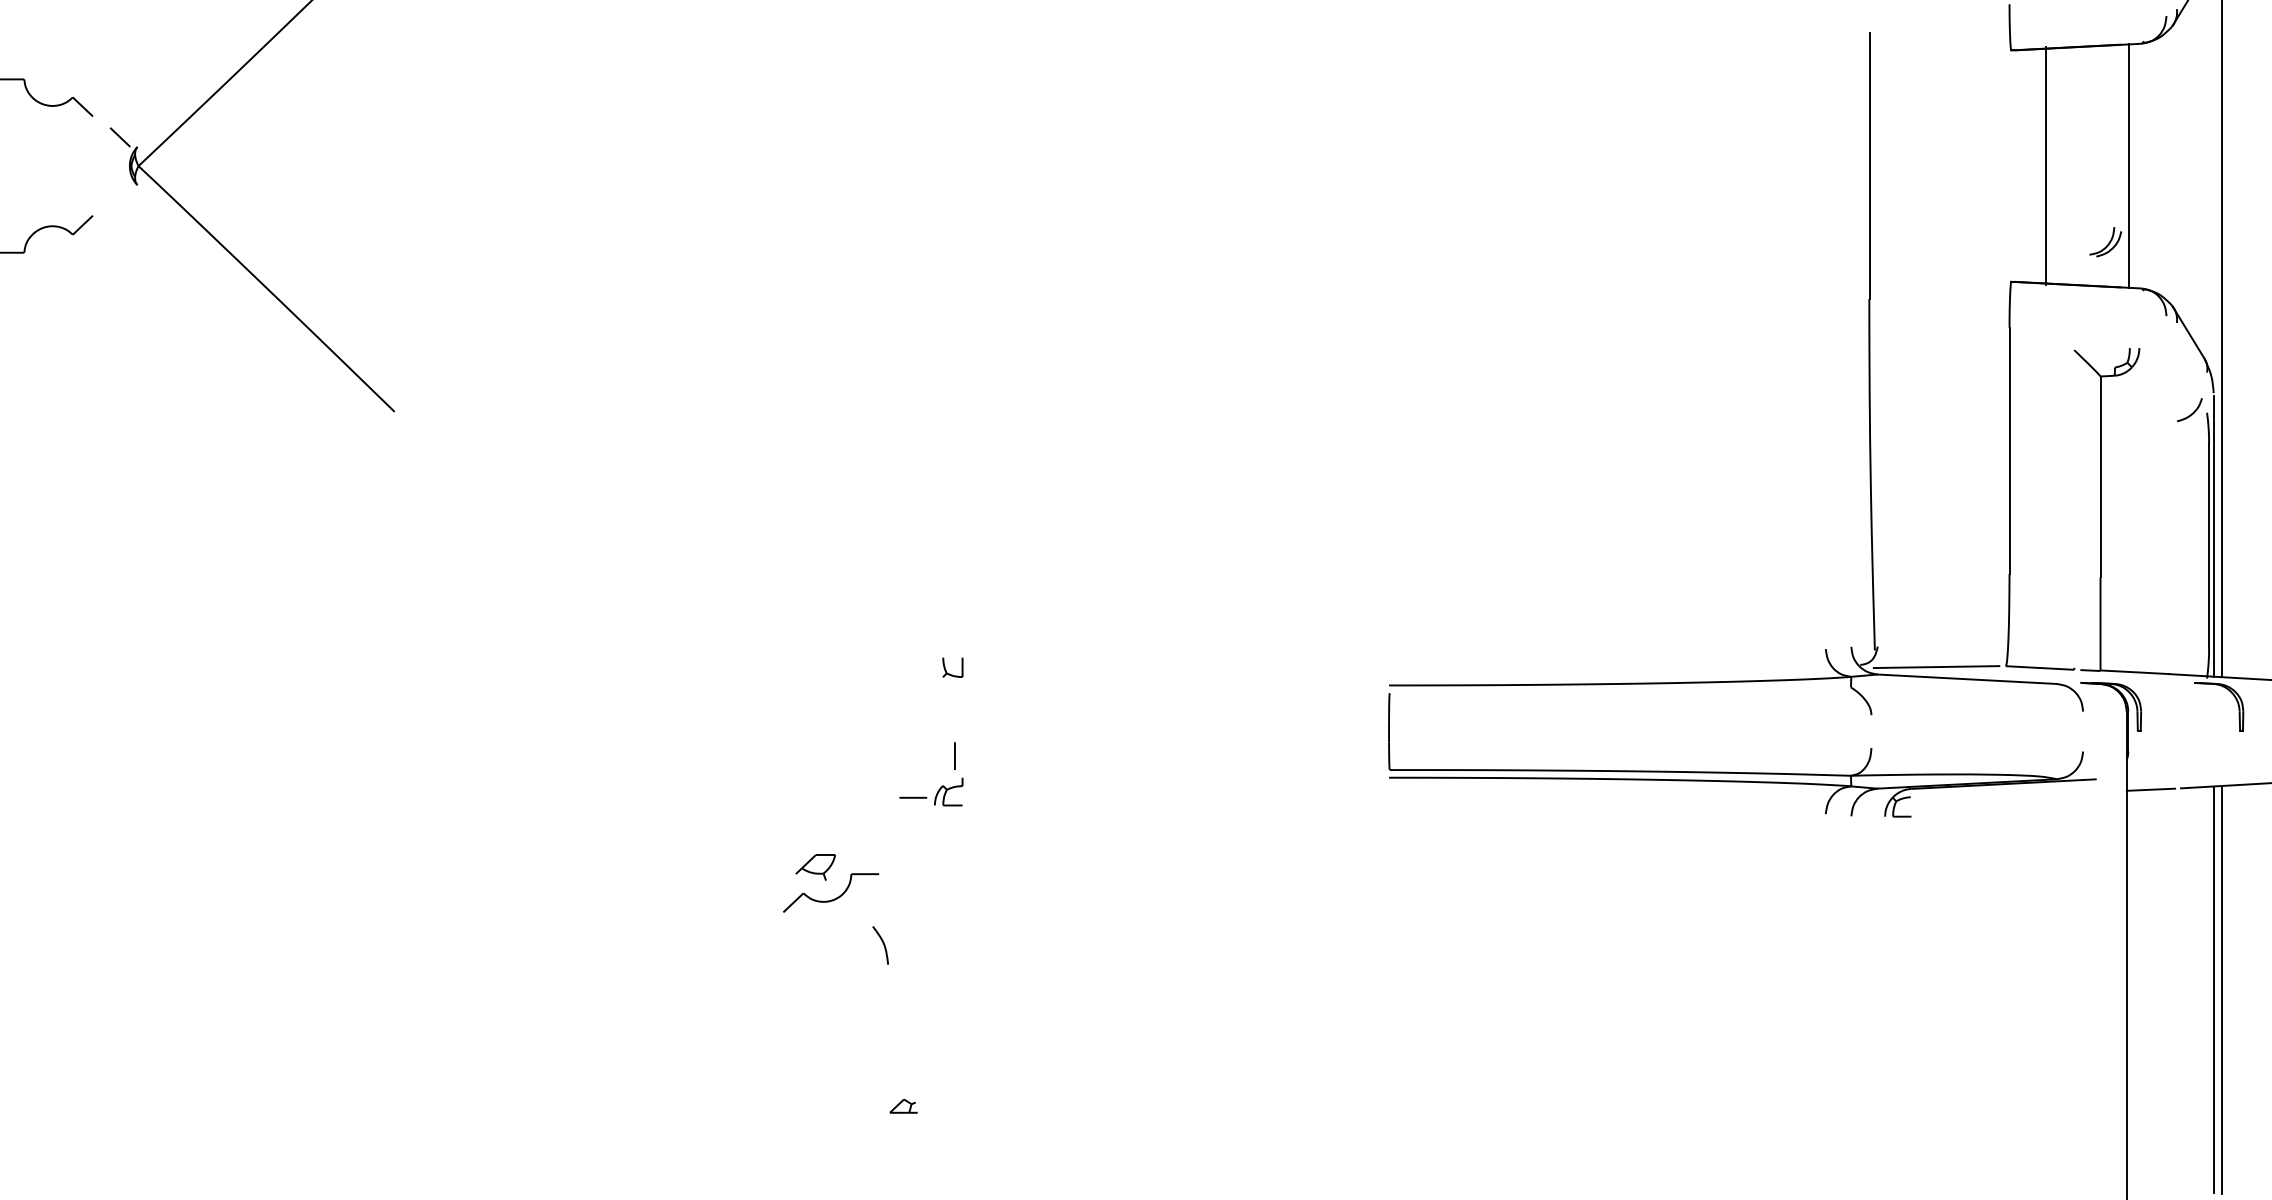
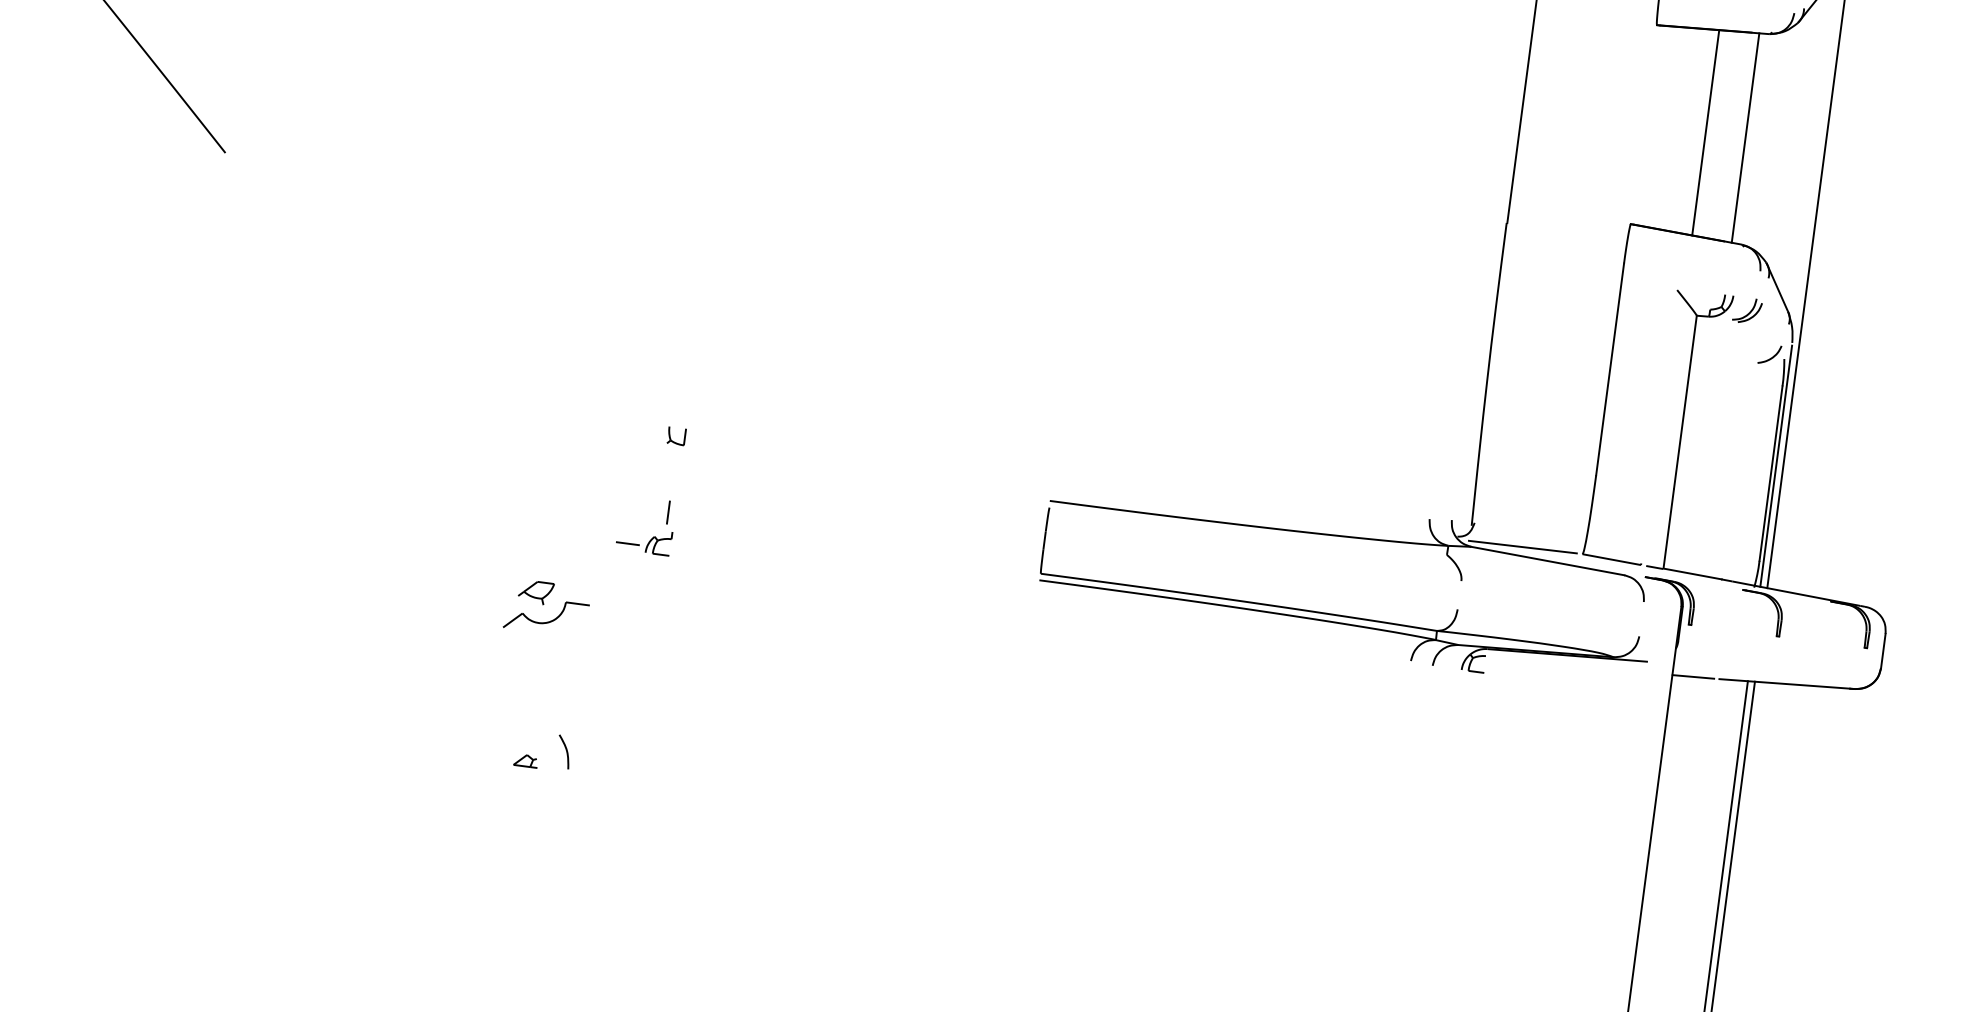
line: (2046, 165) -> (1706, 132), moved
part: (2105, 242) -> (1747, 311), moved
curve: (882, 943) -> (565, 750), moved
part: (903, 1105) -> (526, 760), moved

